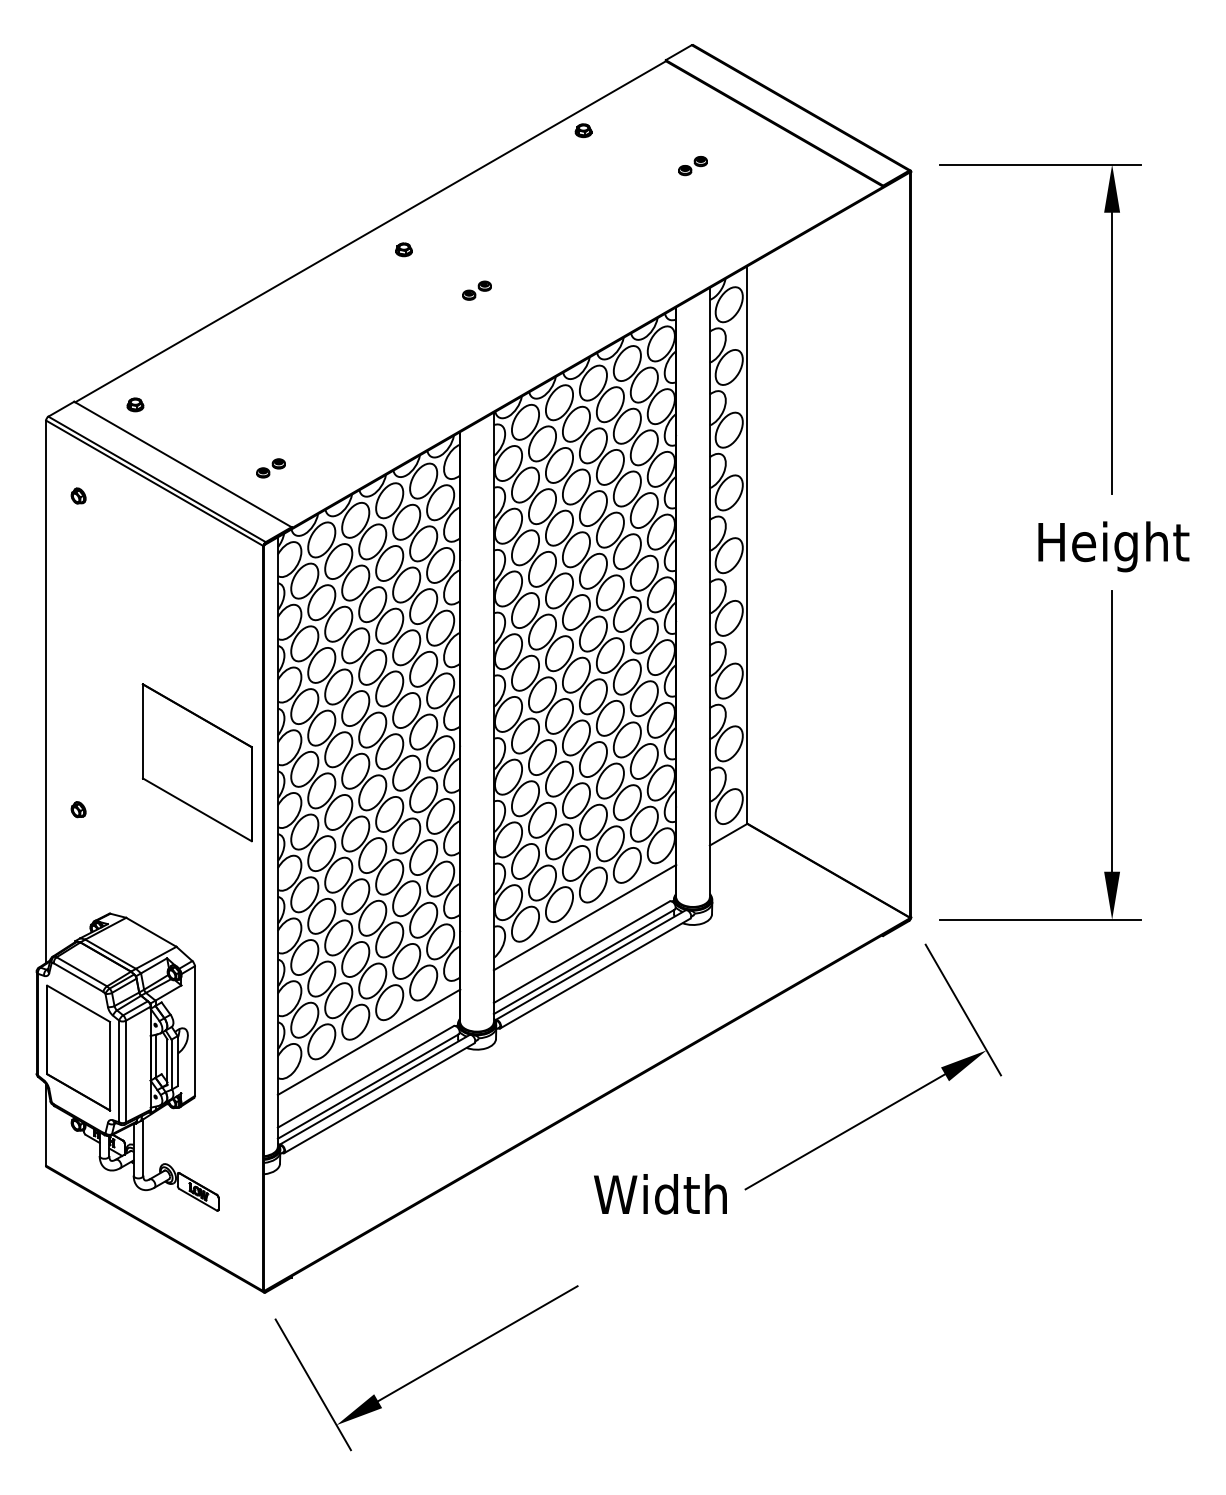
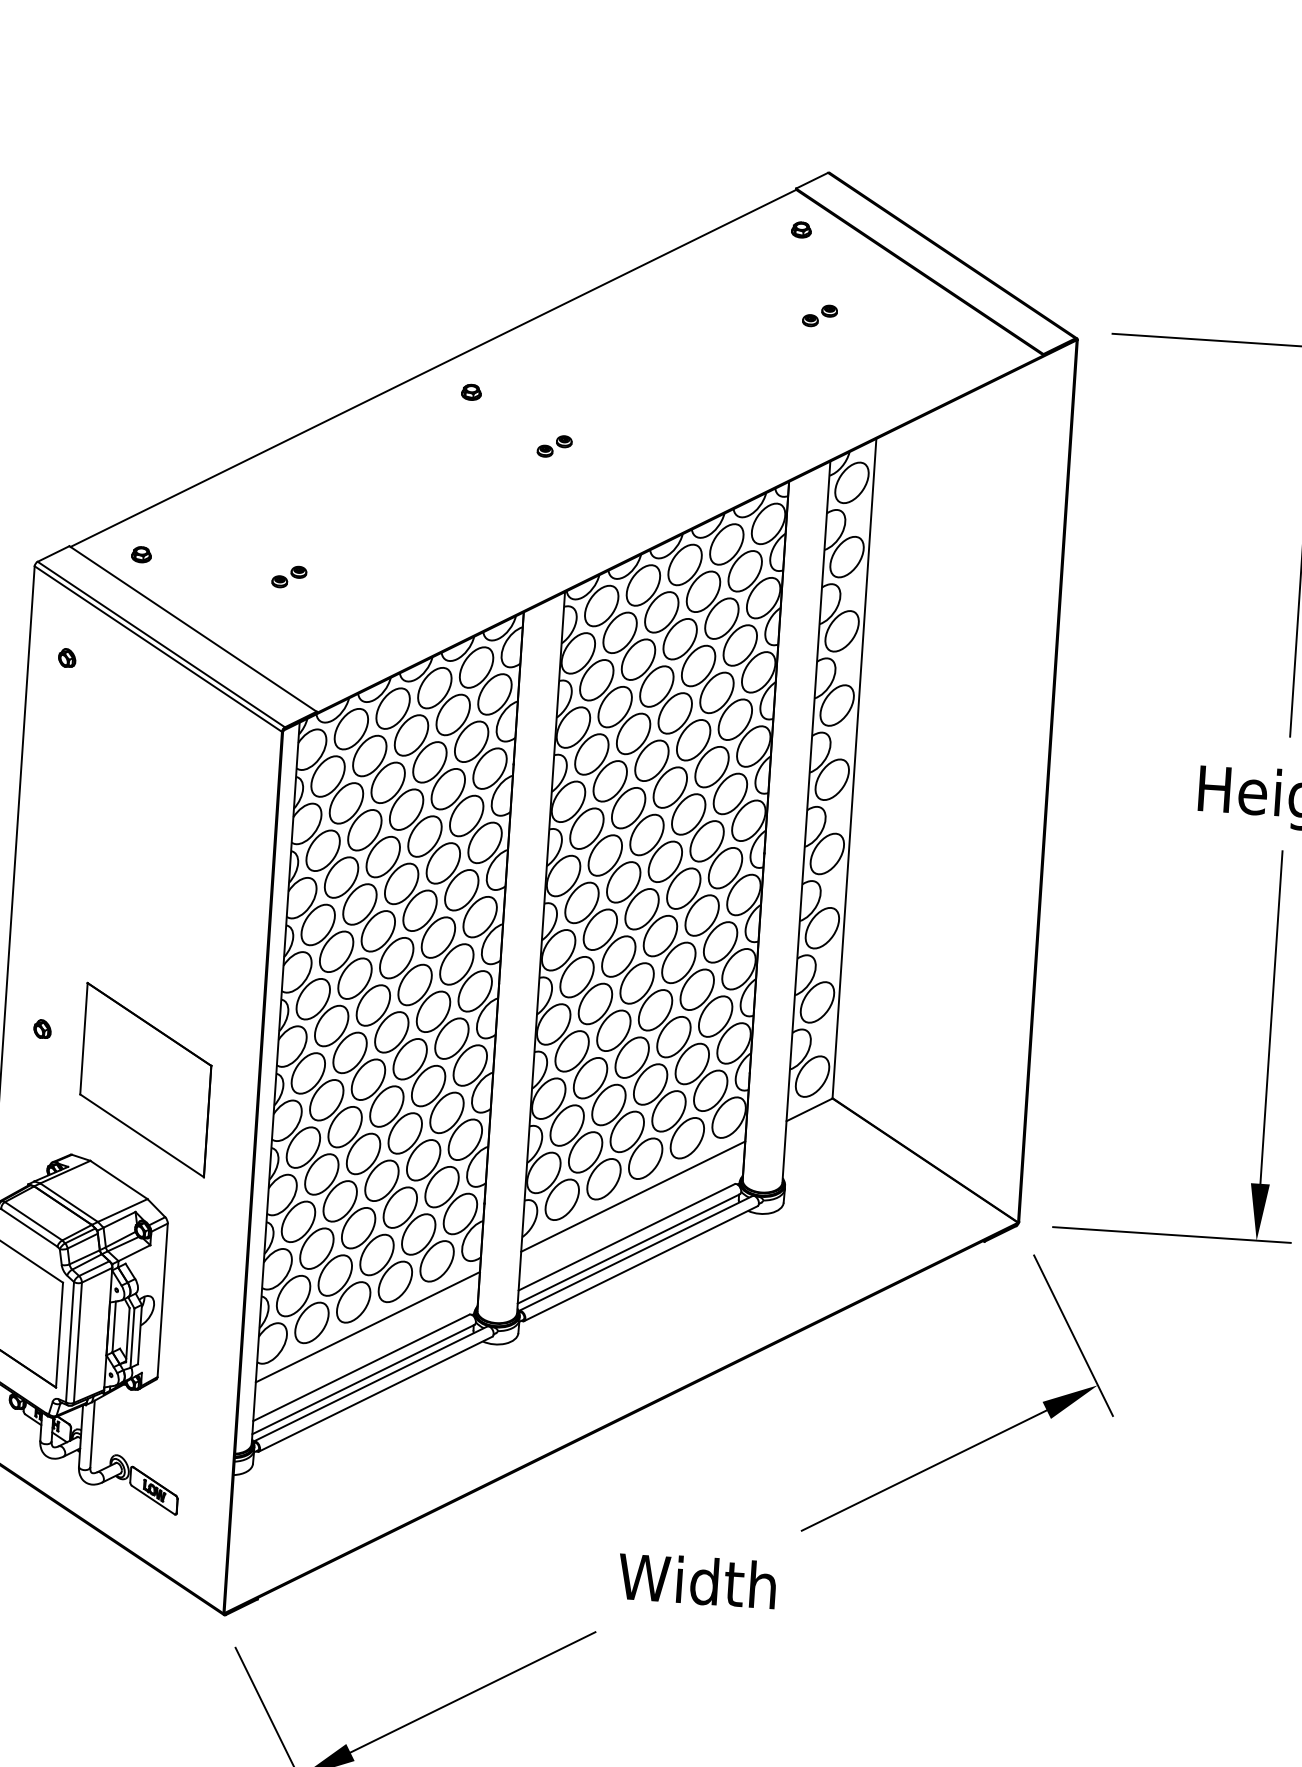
part: (583, 130) -> (801, 229), moved
part: (270, 468) -> (288, 577), moved
part: (196, 762) -> (144, 1079), moved
text: (660, 1194) -> (697, 1581), moved

